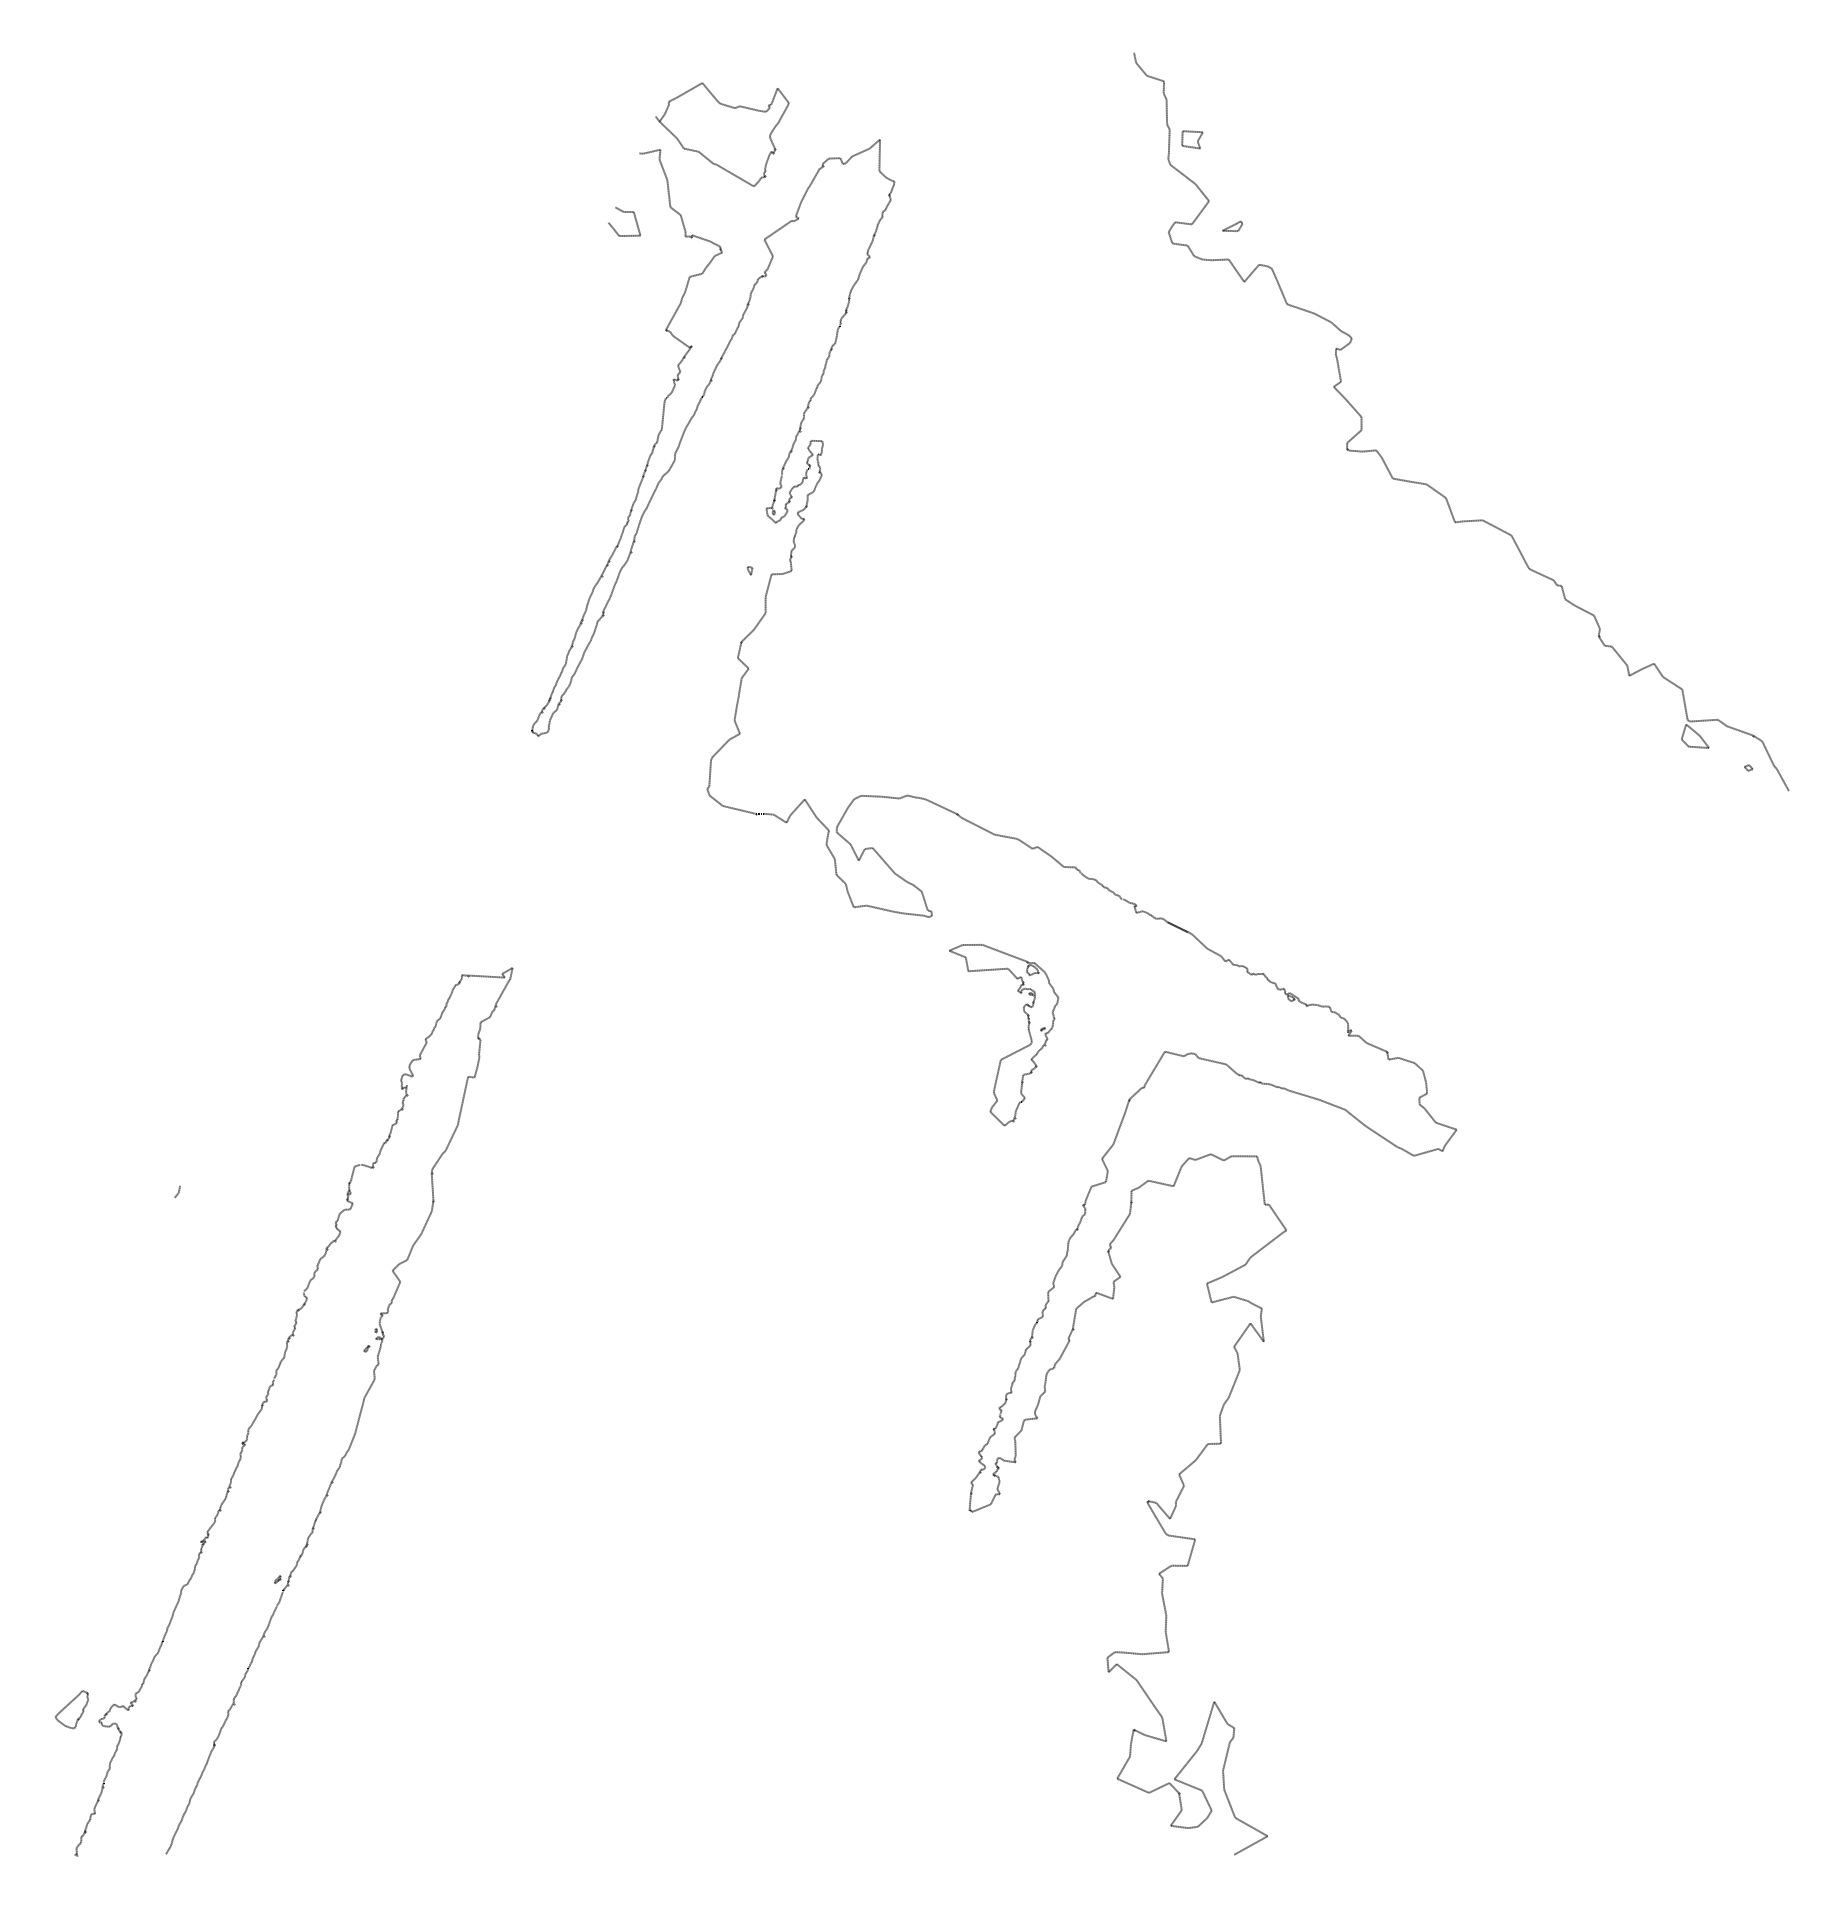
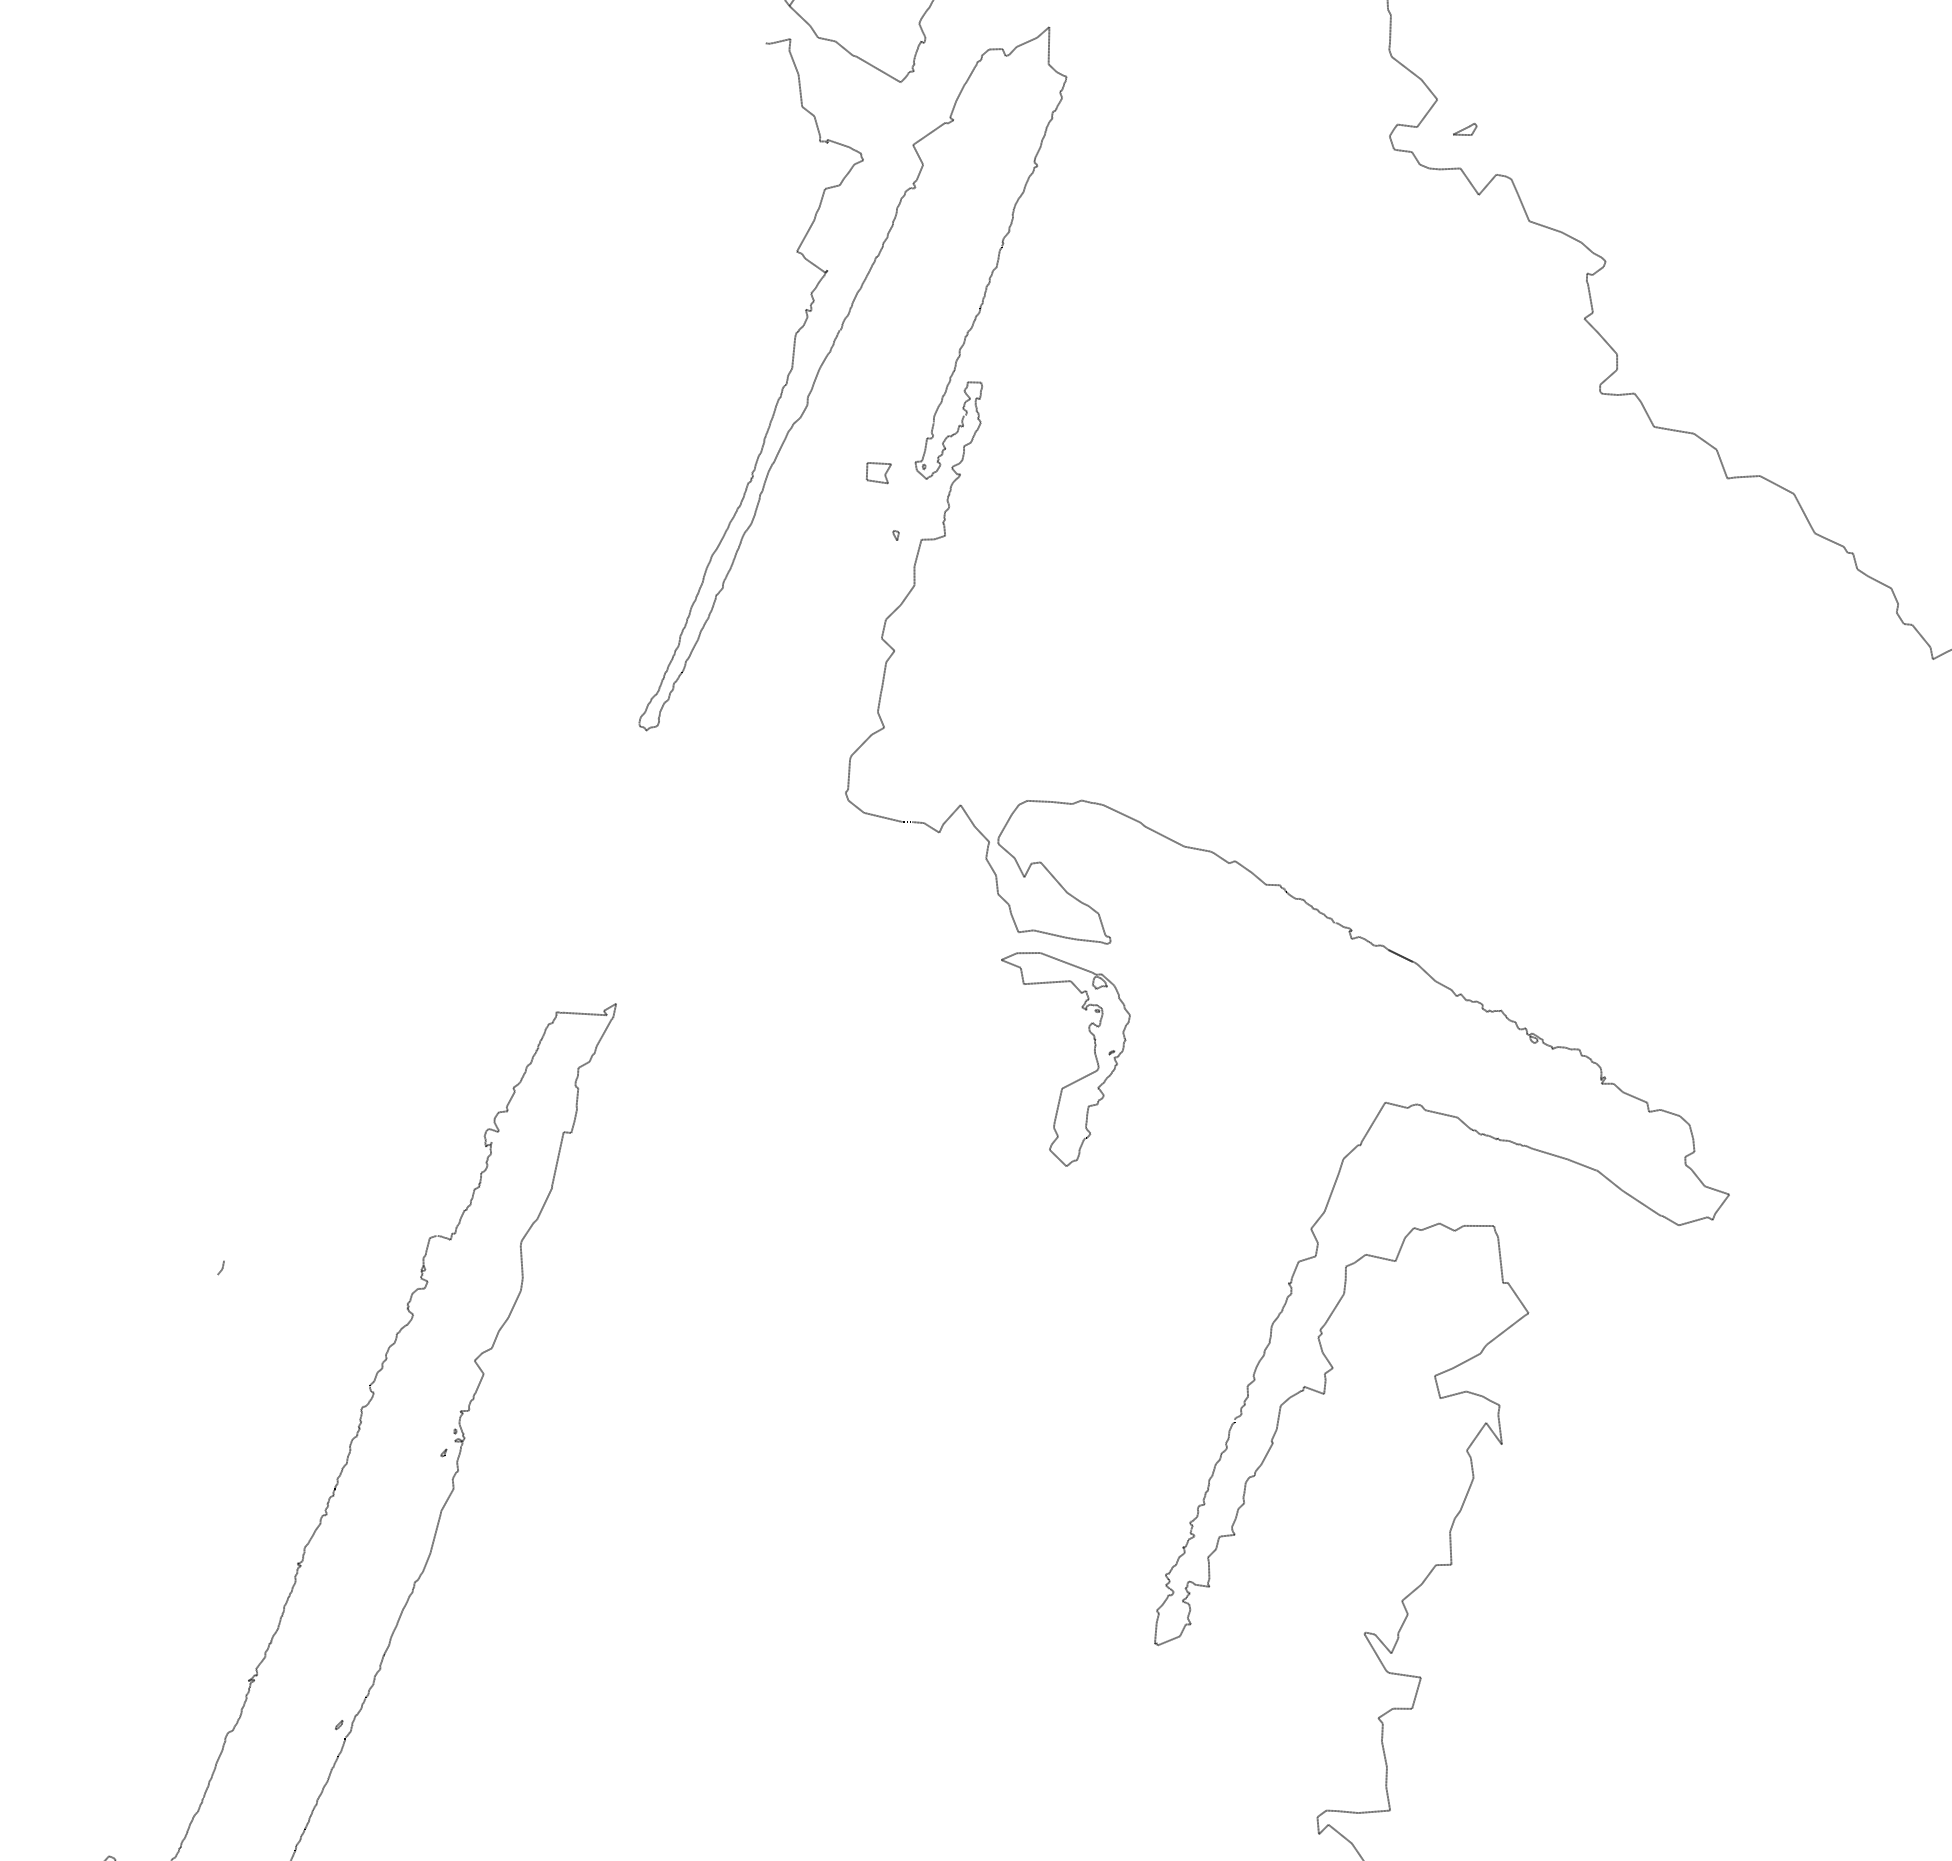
part: (1192, 139) -> (878, 472), moved
curve: (624, 212) -> (748, 113), removed
part: (1012, 1052) -> (1075, 1079), moved

